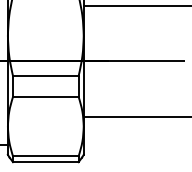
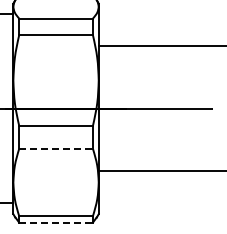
line: (46, 97) -> (56, 149), solid -> dashed
line: (46, 162) -> (56, 222), solid -> dashed

